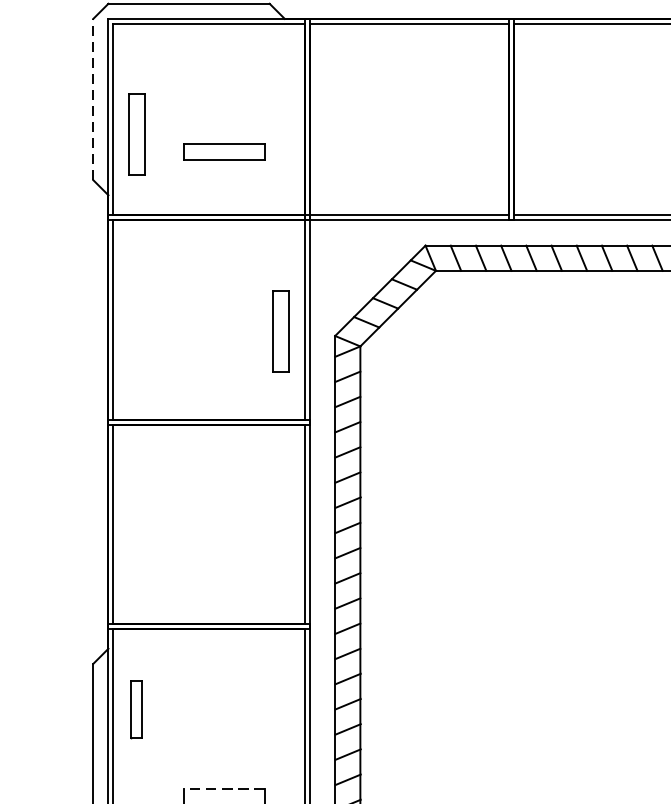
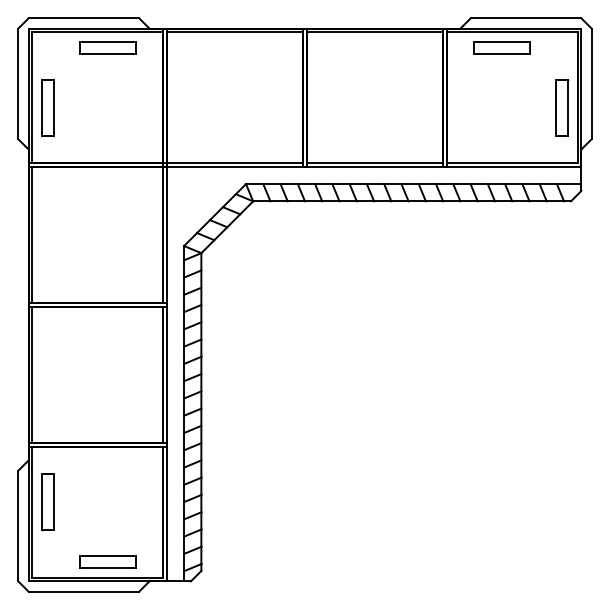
line: (93, 98) -> (18, 83), dashed -> solid
part: (223, 151) -> (107, 47), moved
part: (280, 330) -> (146, 242), removed
part: (135, 710) -> (47, 502), size x1.43
line: (224, 788) -> (108, 556), dashed -> solid

